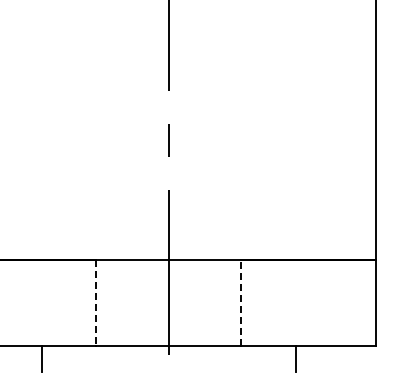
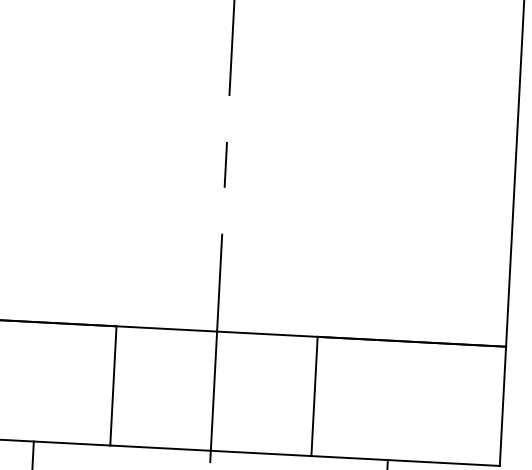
line: (96, 303) -> (113, 386), dashed -> solid
line: (240, 303) -> (313, 396), dashed -> solid

